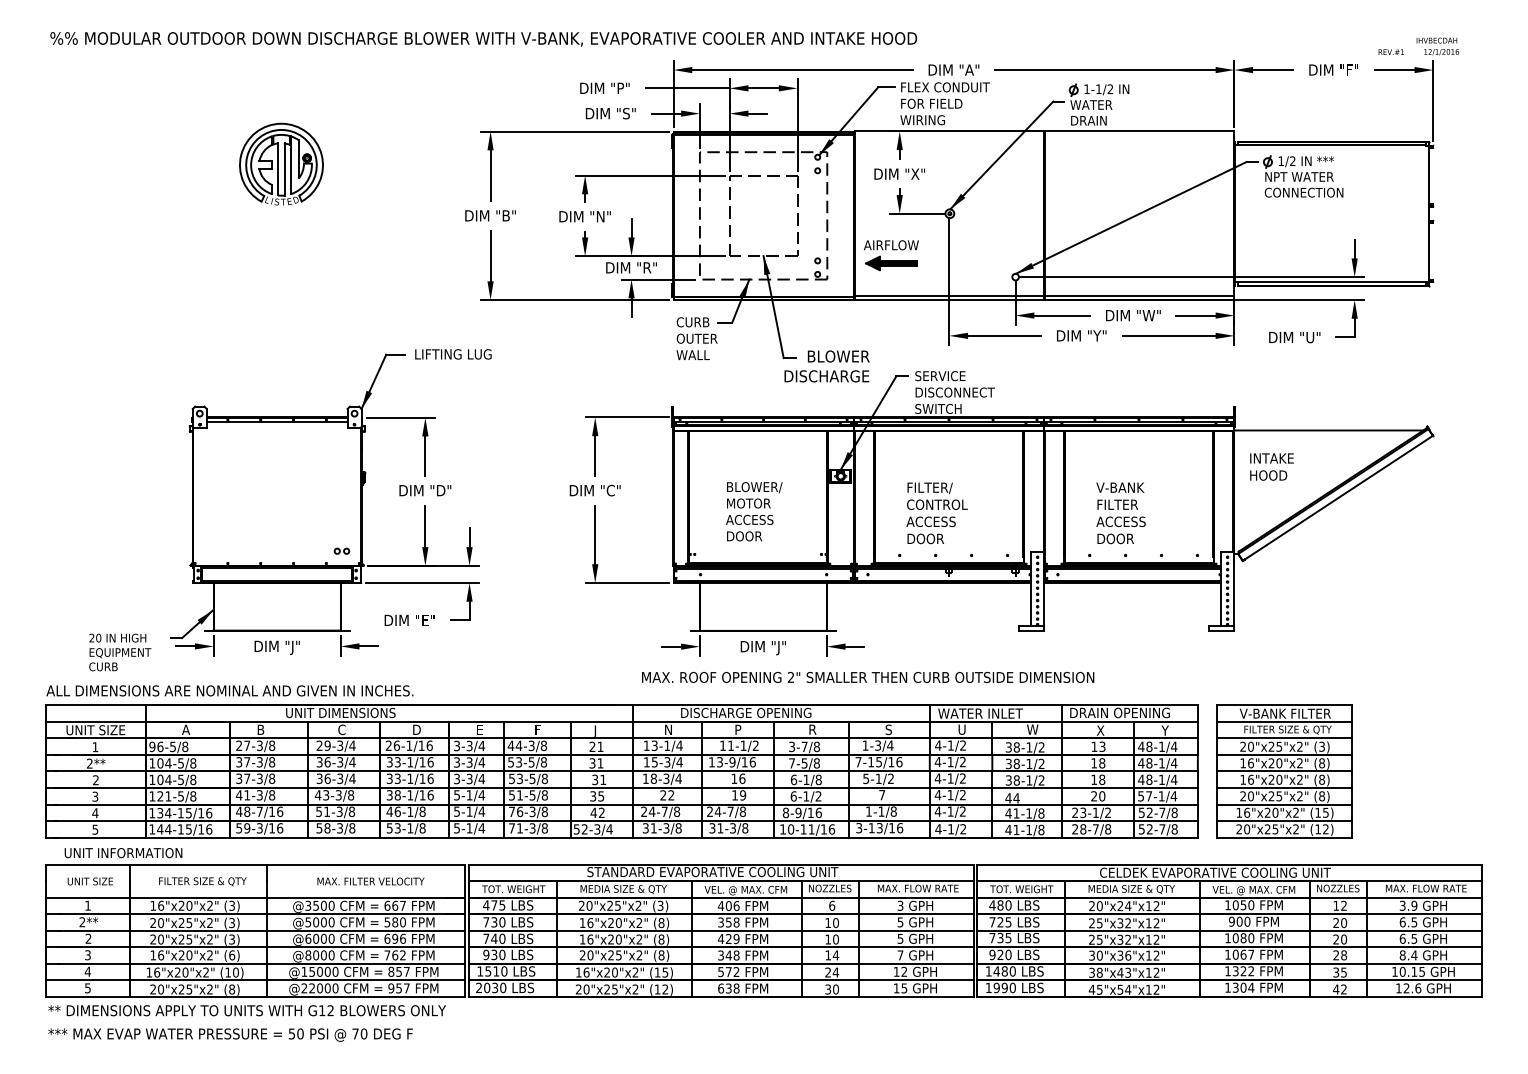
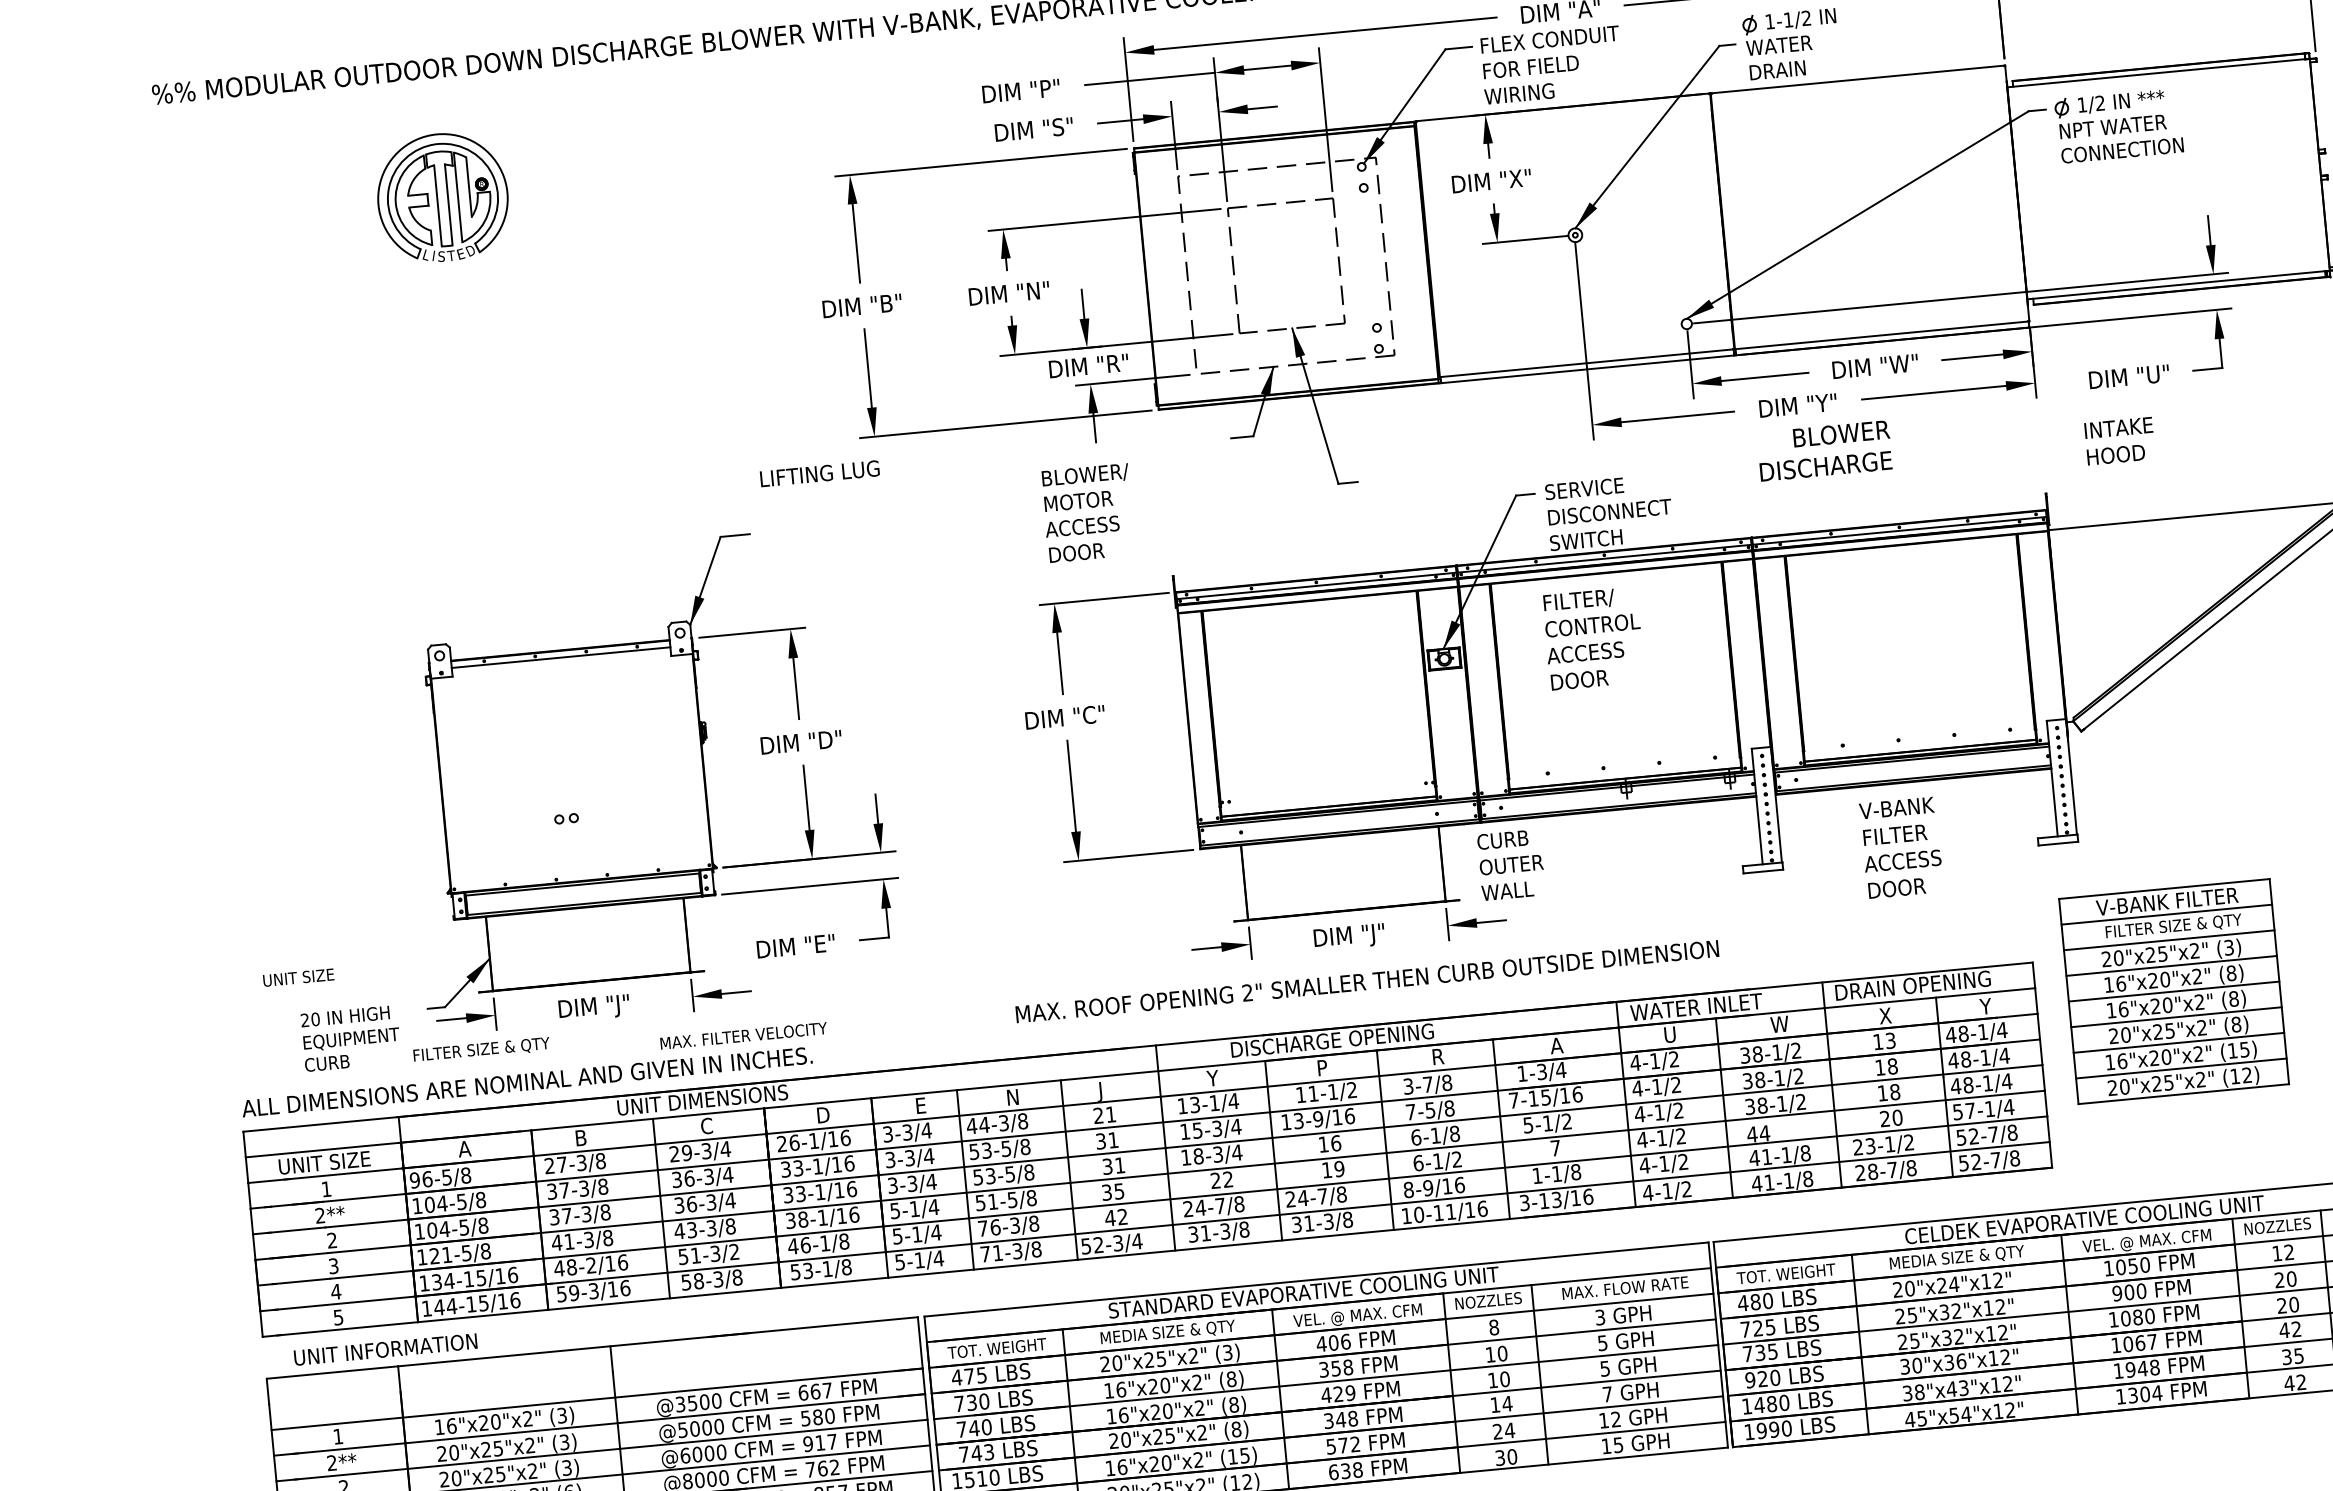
part: (281, 163) -> (442, 196), moved
part: (891, 255) -> (1490, 308), removed
text: (696, 338) -> (1510, 864), moved
text: (453, 354) -> (820, 473), moved
text: (826, 366) -> (1823, 451), moved
text: (1271, 466) -> (2119, 440), moved
text: (754, 511) -> (1088, 512), moved
text: (936, 513) -> (1592, 639), moved
text: (1120, 513) -> (1900, 848), moved
part: (341, 550) -> (565, 817), moved
text: (868, 677) -> (1367, 981), moved
text: (538, 729) -> (1012, 1096), F -> N
text: (667, 729) -> (1212, 1077), N -> Y
text: (889, 729) -> (1557, 1045), S -> A
part: (1284, 771) -> (2174, 991), moved
text: (259, 811) -> (590, 1265), 48-7/16 -> 48-2/16
text: (352, 811) -> (735, 1251), 51-3/8 -> 51-3/2
text: (89, 881) -> (297, 977), moved
text: (202, 881) -> (481, 1049), moved
text: (370, 881) -> (743, 1035), moved
text: (832, 905) -> (1494, 1326), 6 -> 8
text: (395, 938) -> (820, 1442), 696 -> 917
text: (494, 954) -> (976, 1452), 930 -> 743
text: (1340, 955) -> (2291, 1330), 28 -> 42
text: (1243, 971) -> (2142, 1369), 1322 -> 1948

